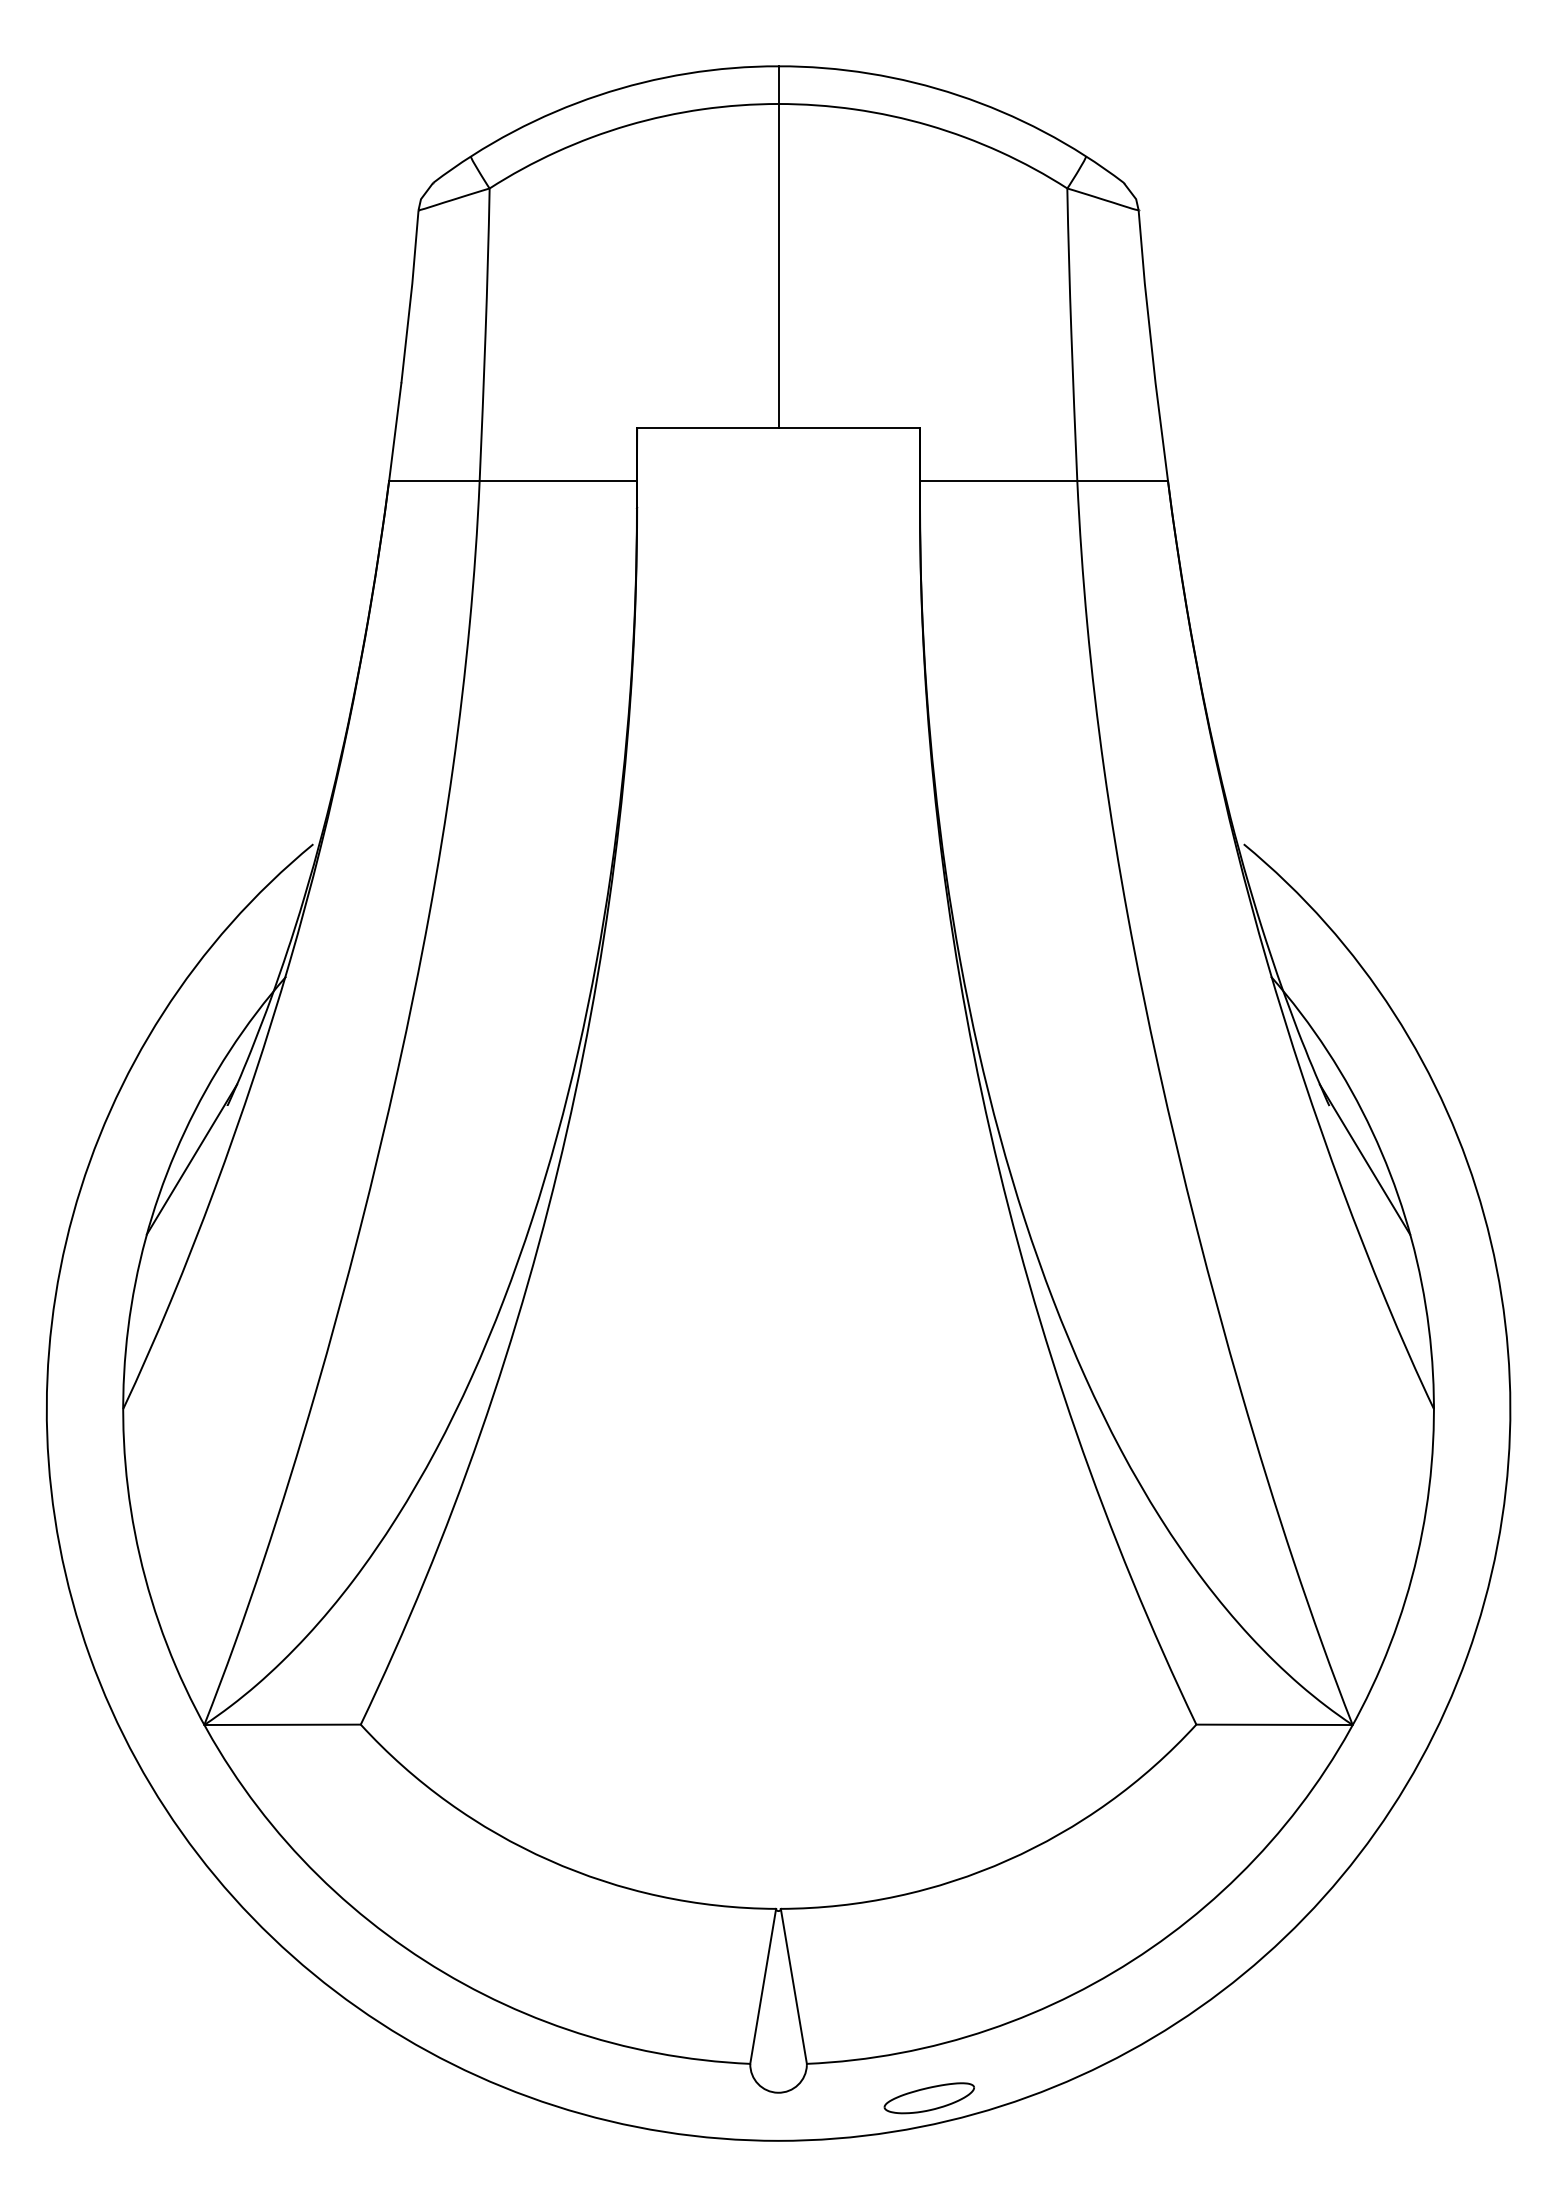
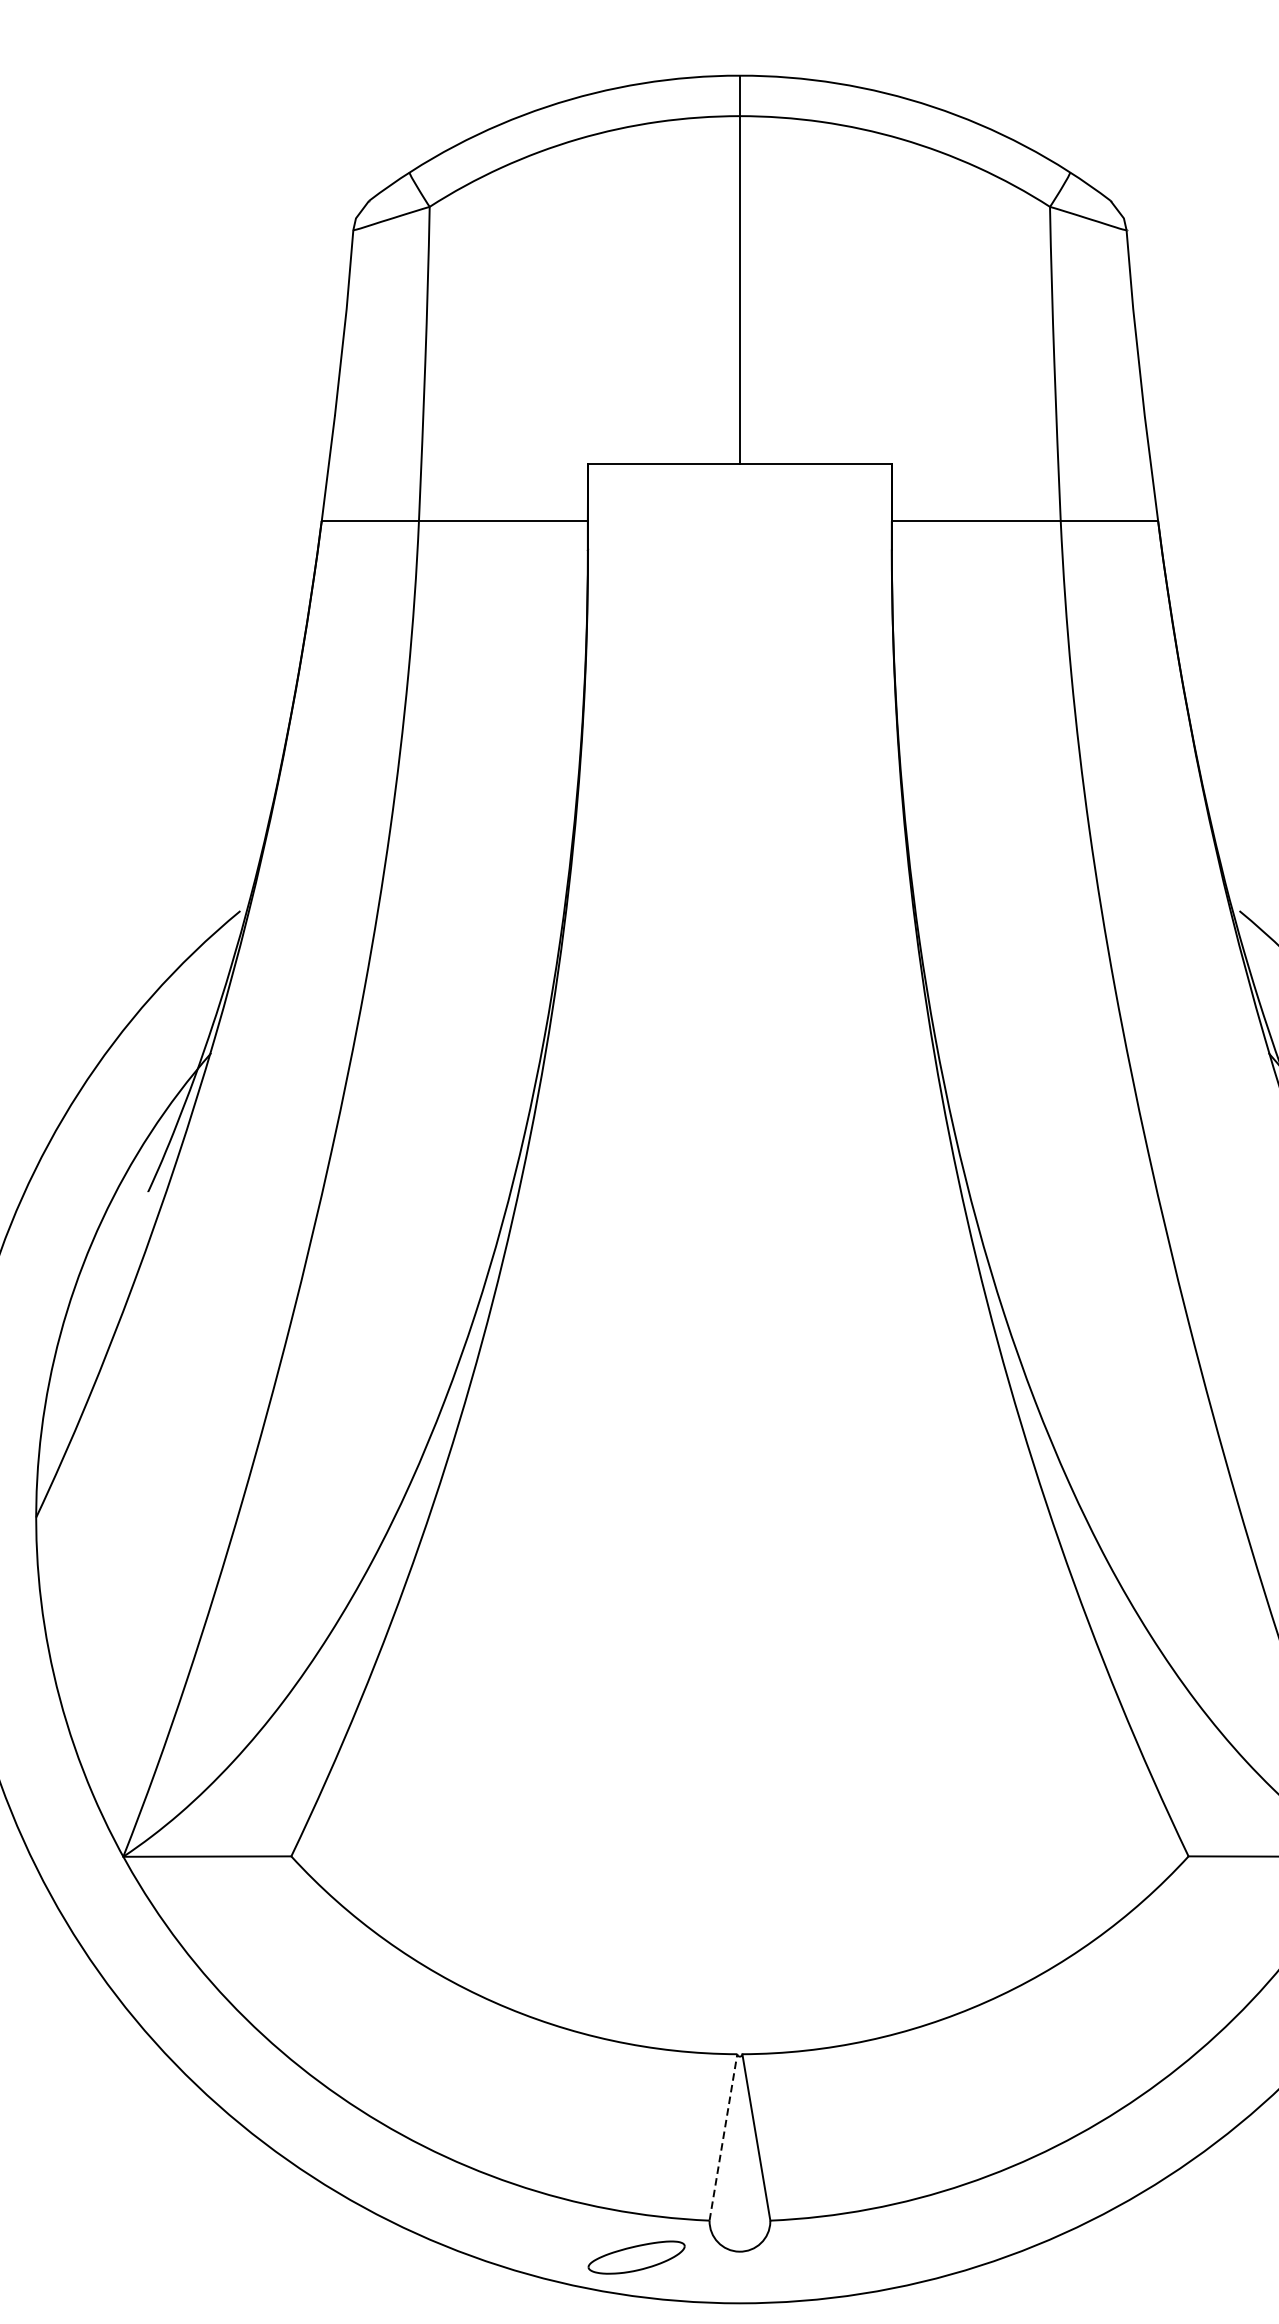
line: (191, 1159) -> (109, 1249), removed
line: (763, 1985) -> (723, 2136), solid -> dashed
part: (928, 2098) -> (635, 2257), moved

